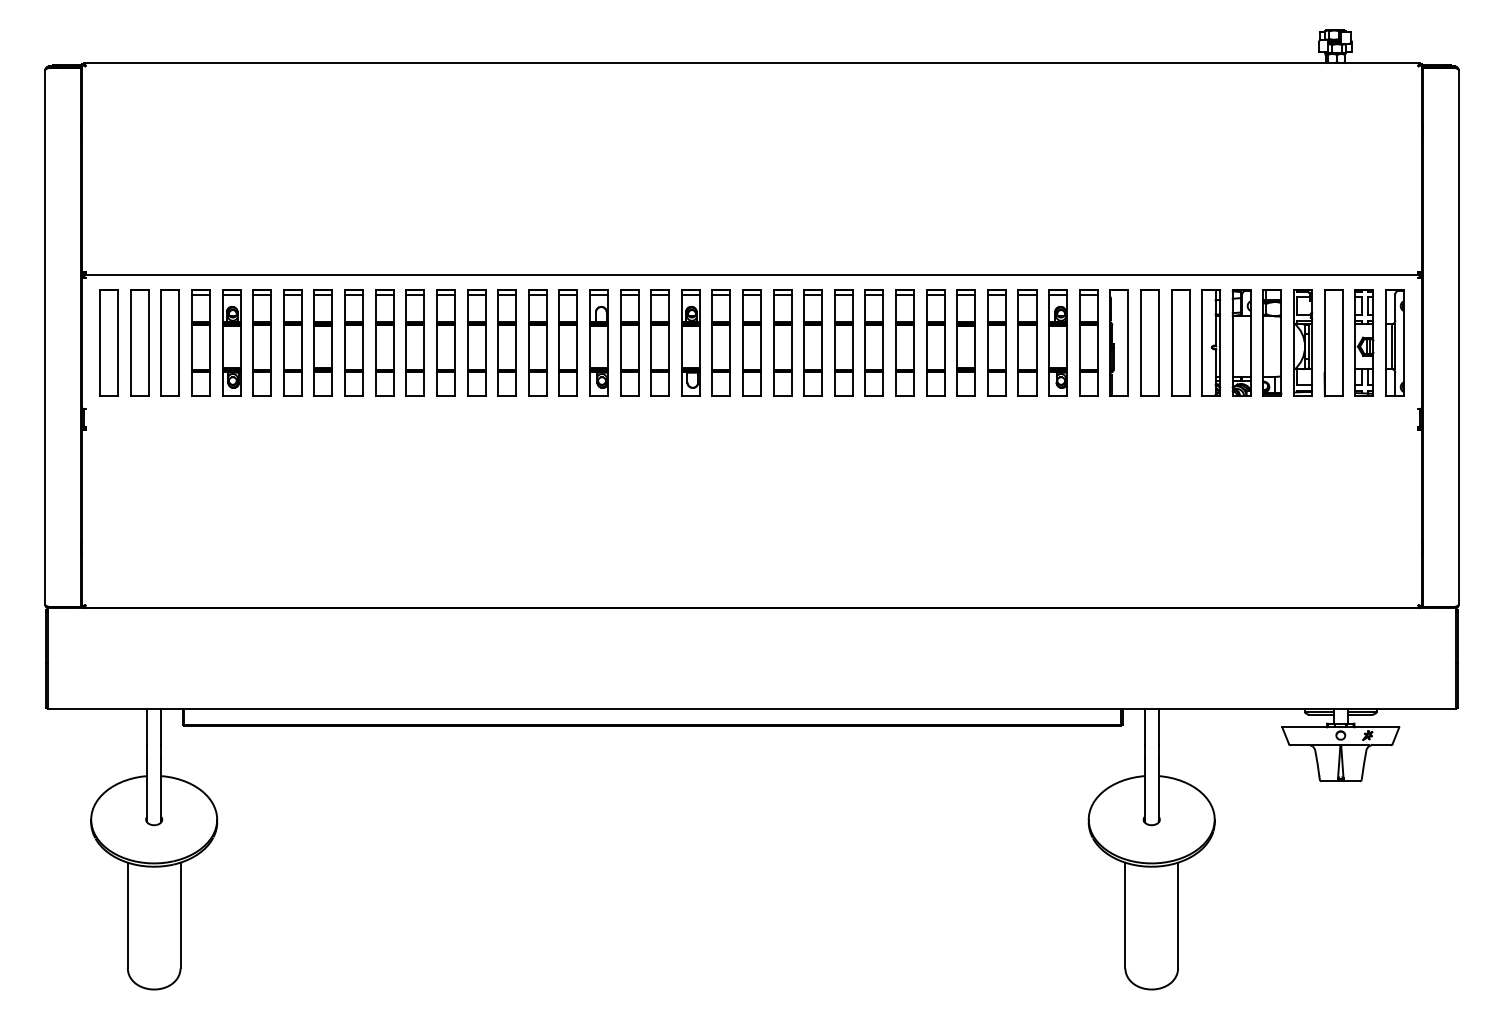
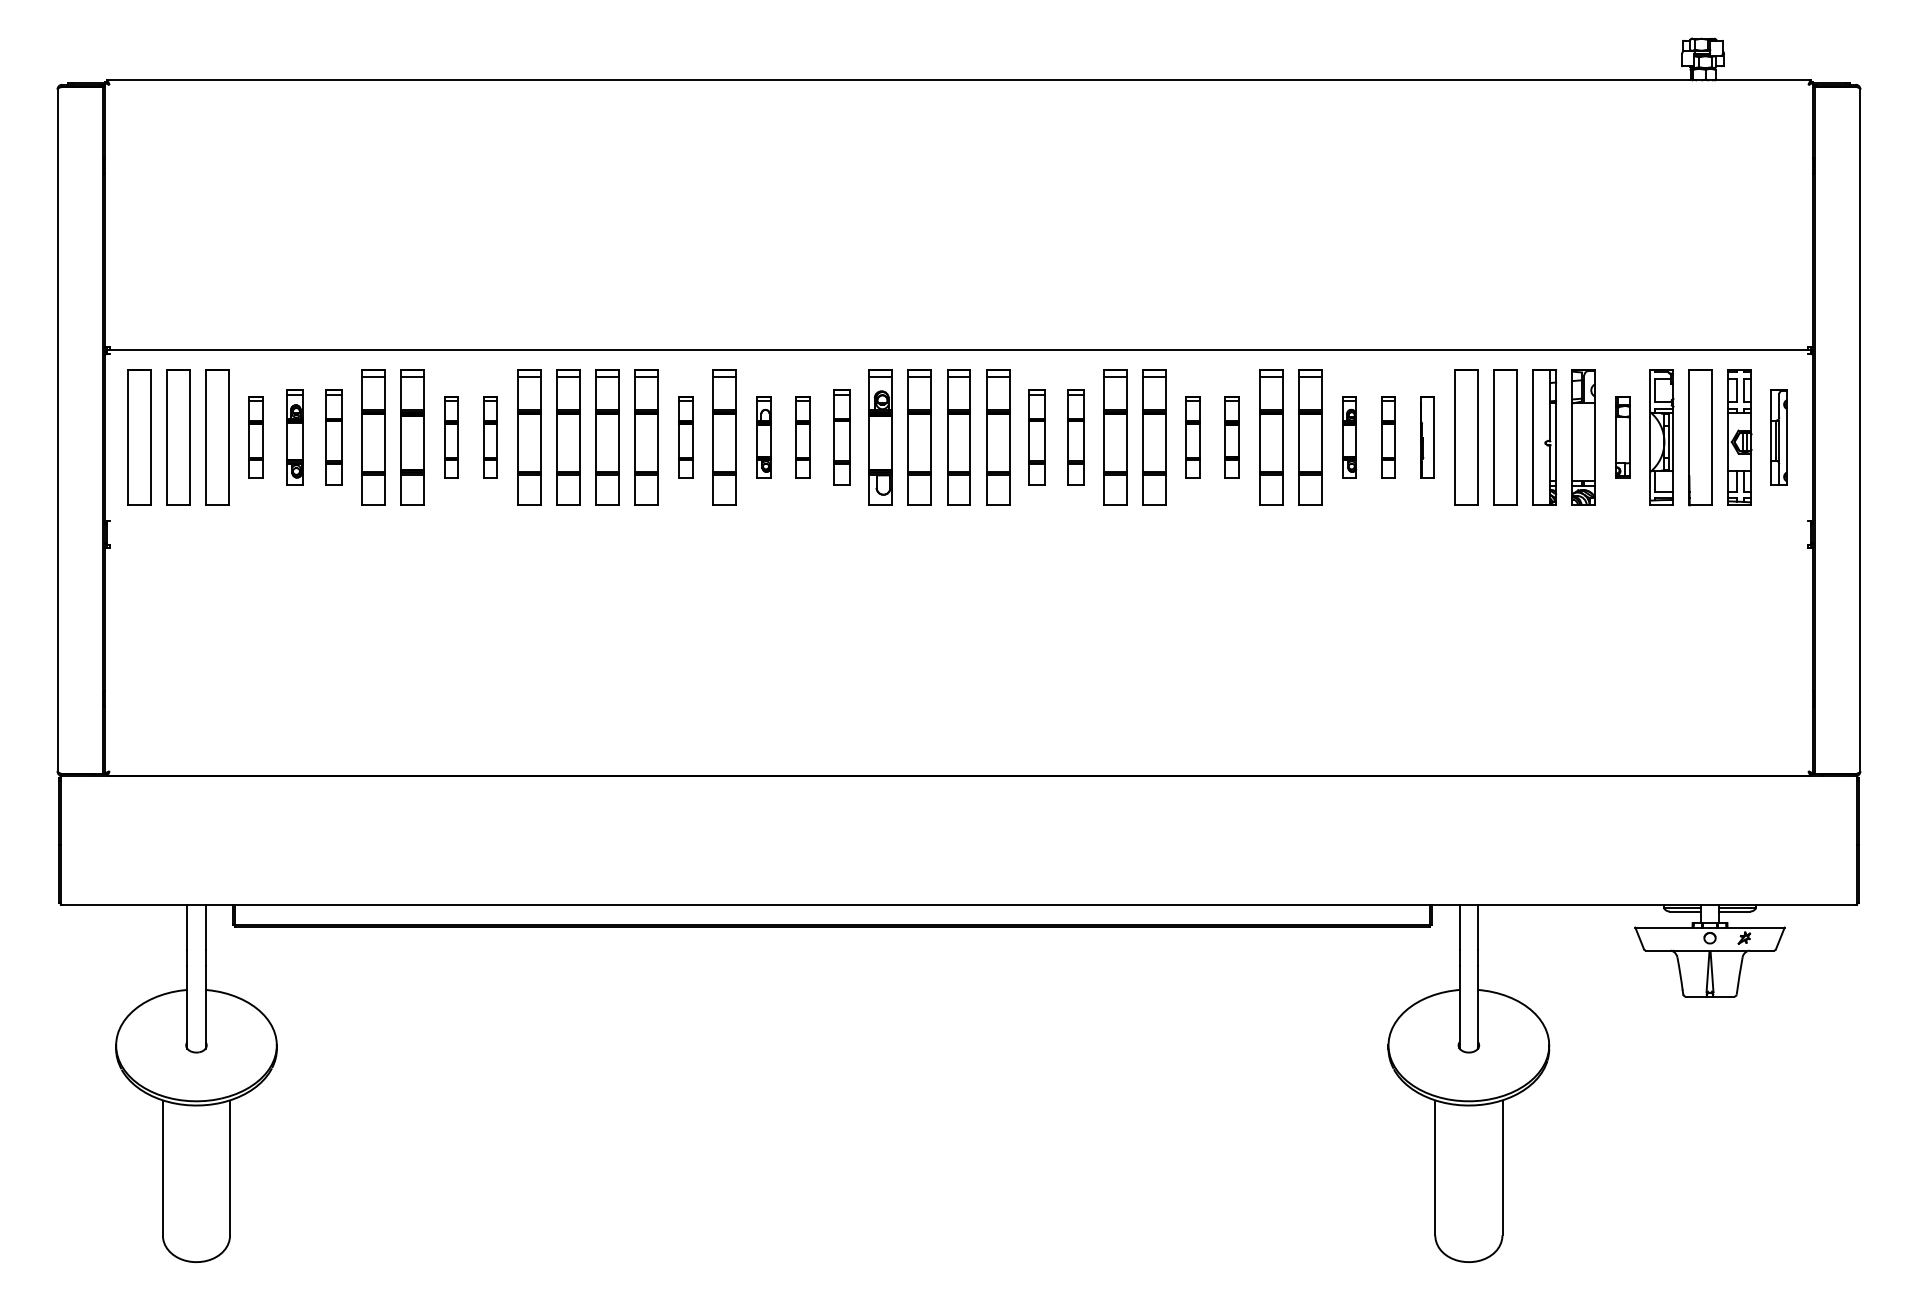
part: (201, 343) -> (256, 437), size x0.6
part: (231, 343) -> (295, 437), size x0.7
part: (262, 343) -> (334, 437), size x0.7
part: (354, 343) -> (451, 437), size x0.6
part: (384, 343) -> (490, 437), size x0.6
part: (537, 343) -> (685, 437), size x0.6
part: (598, 343) -> (763, 437), size x0.6
part: (629, 343) -> (802, 437), size x0.6
part: (659, 343) -> (841, 437), size x0.7
part: (813, 343) -> (1037, 437), size x0.7
part: (844, 343) -> (1076, 437), size x0.7
part: (935, 343) -> (1193, 437), size x0.6
part: (966, 343) -> (1232, 437), size x0.6
part: (1058, 343) -> (1349, 437), size x0.6
part: (1088, 343) -> (1388, 437), size x0.6
part: (1119, 343) -> (1427, 437), size x0.6
part: (1272, 343) -> (1622, 437), size x0.6
part: (1394, 343) -> (1778, 437), size x0.7

